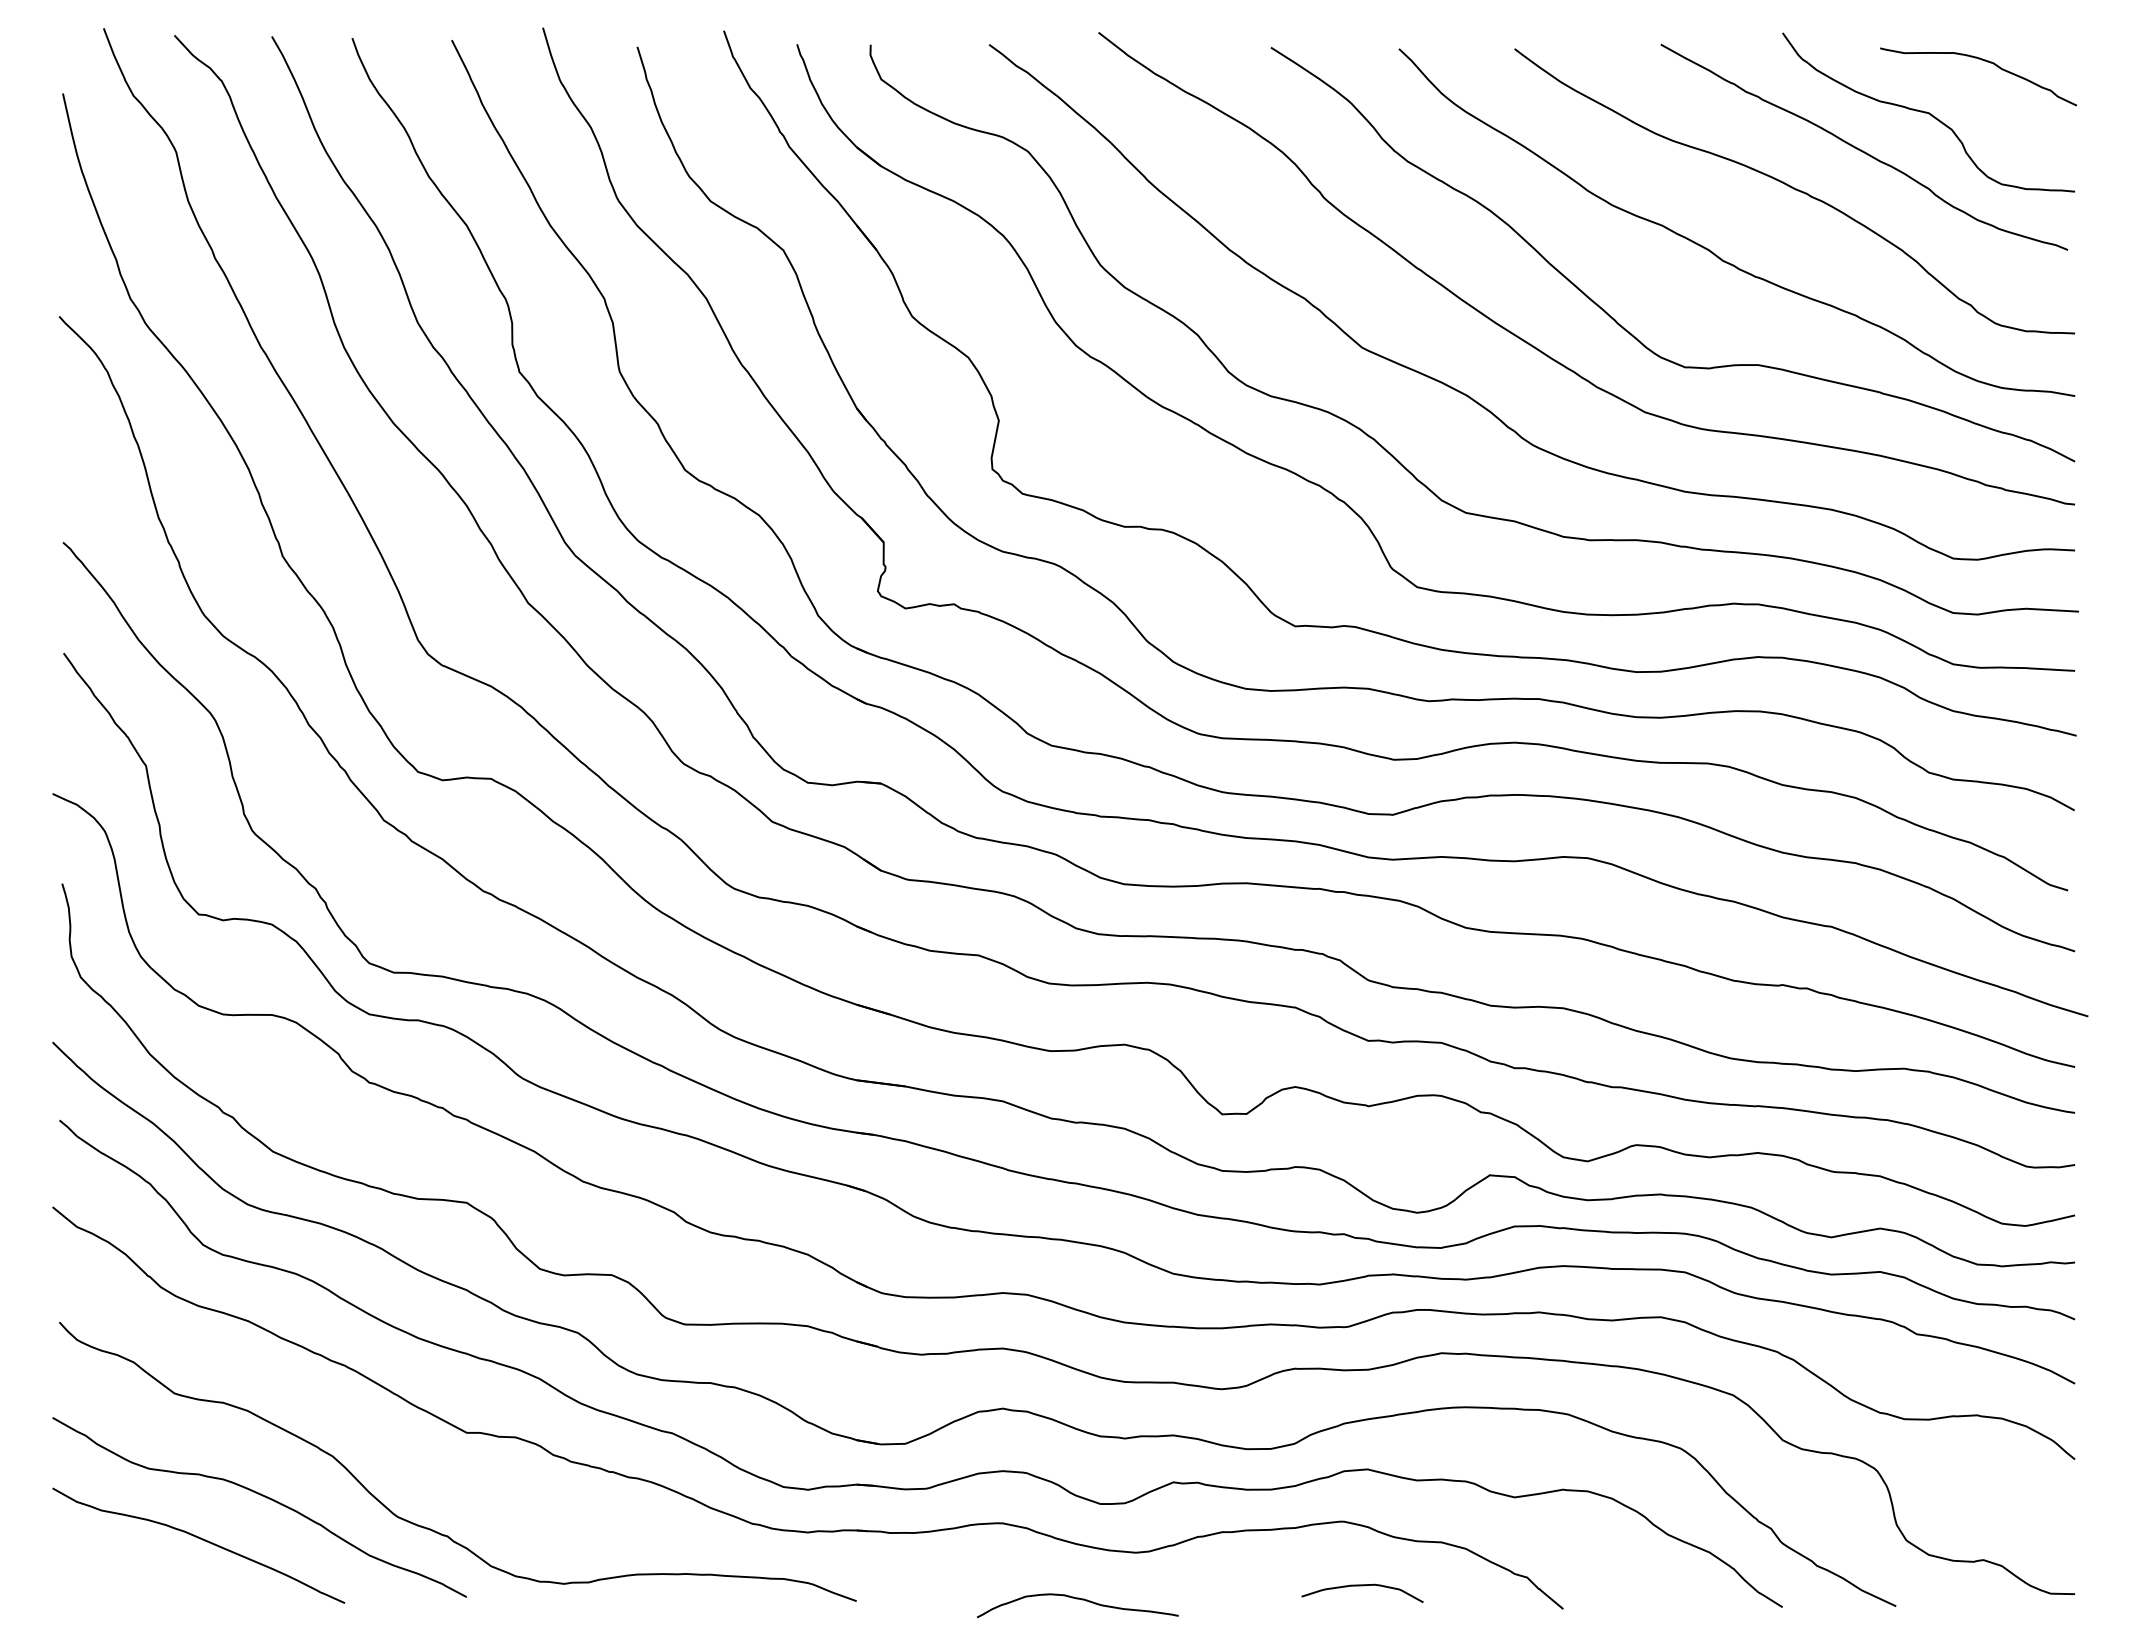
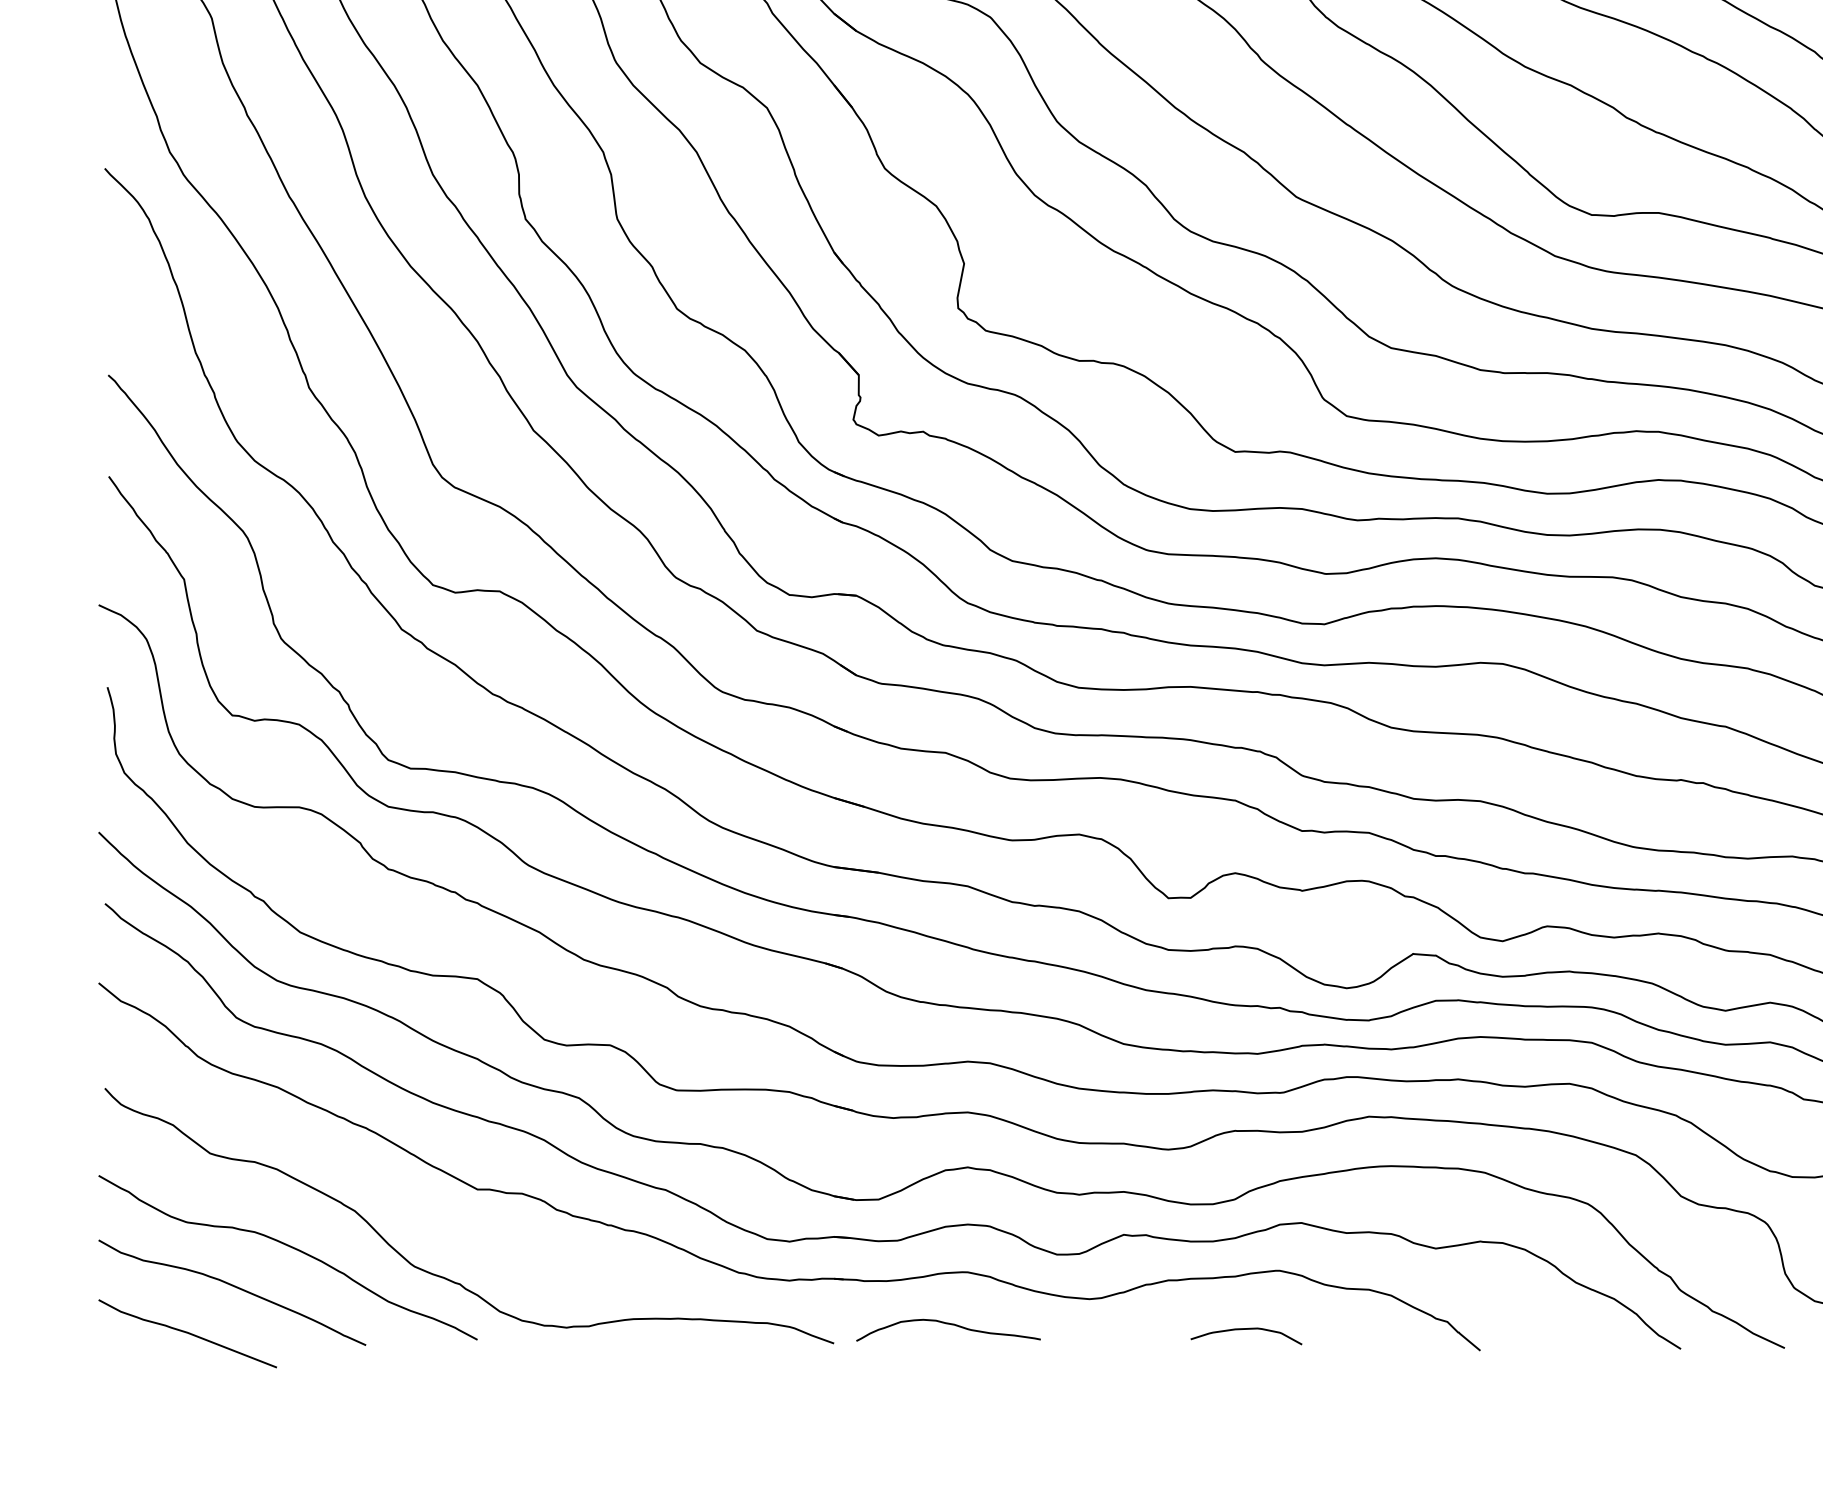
curve: (1362, 1586) -> (1246, 1330), moved
curve: (149, 1590) -> (187, 1333), added
curve: (1077, 1599) -> (948, 1324), moved

